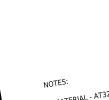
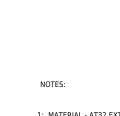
text: (55, 82) -> (52, 83), moved

